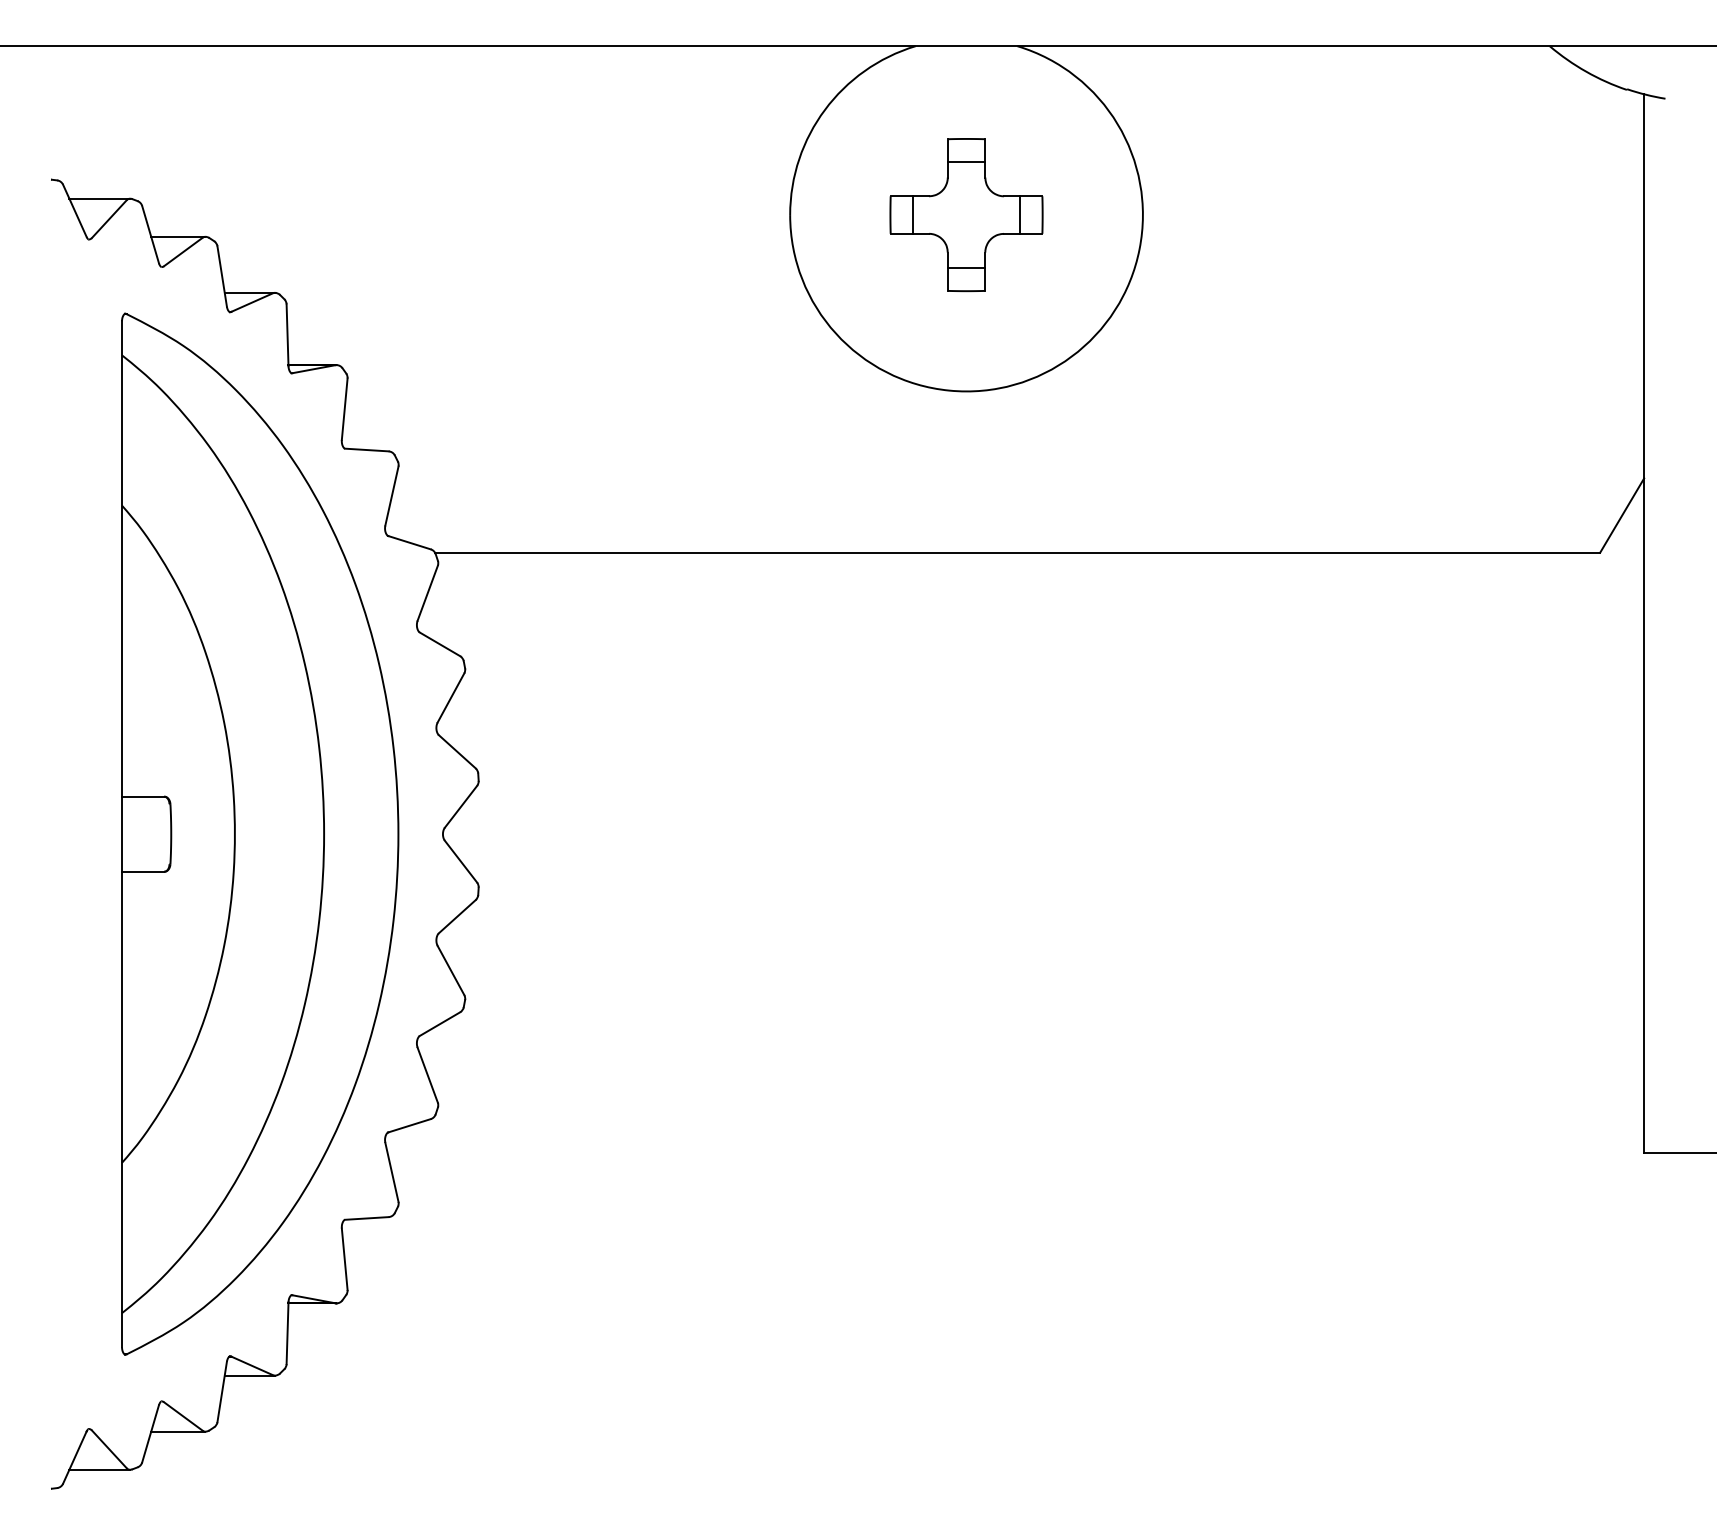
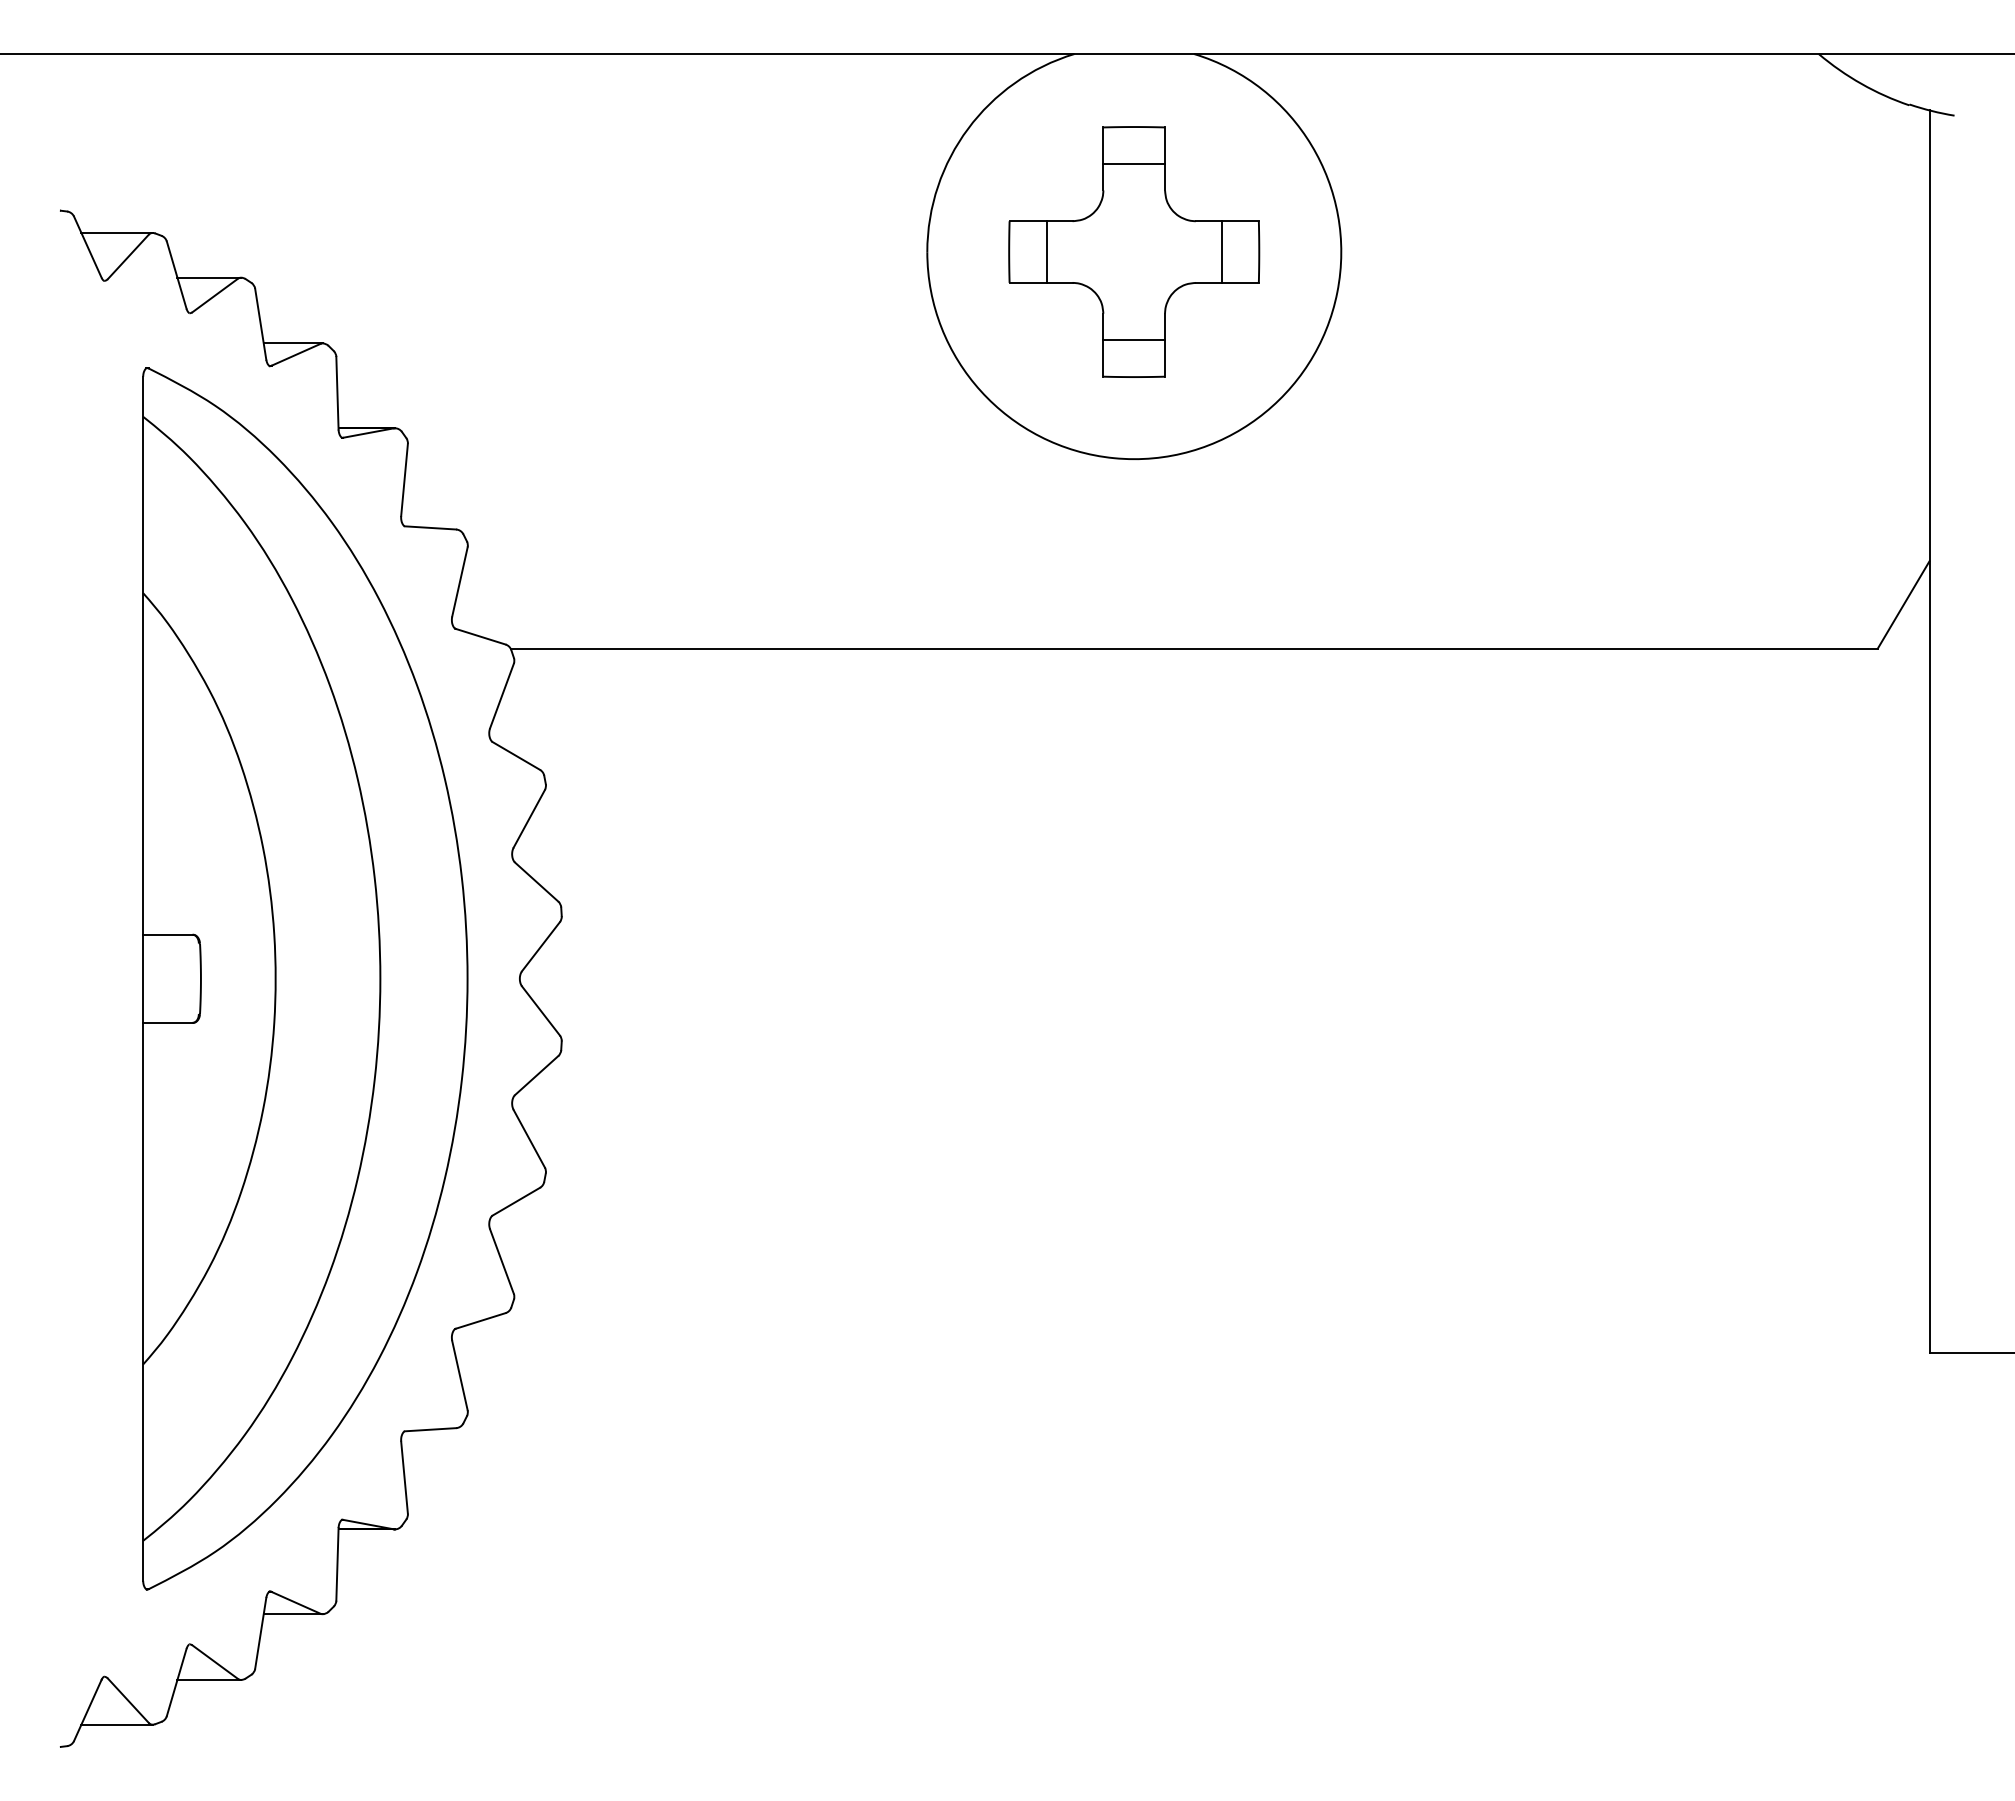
part: (966, 215) -> (1134, 252), size x1.4

